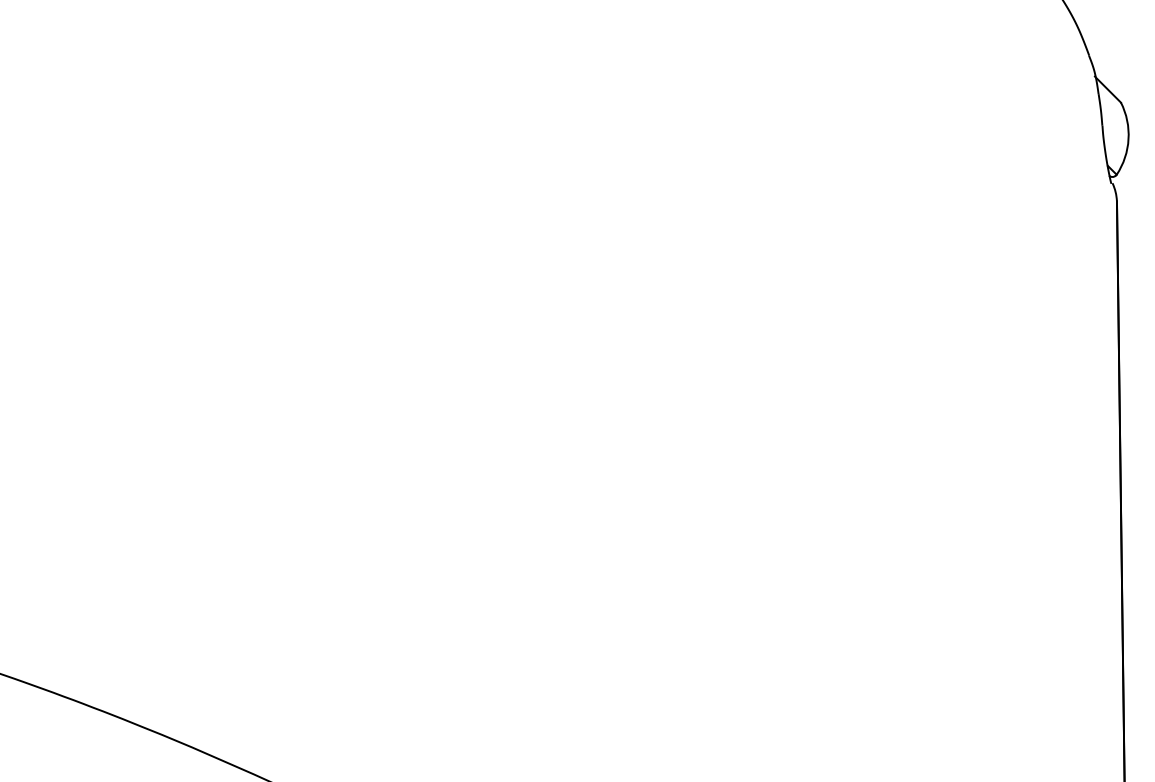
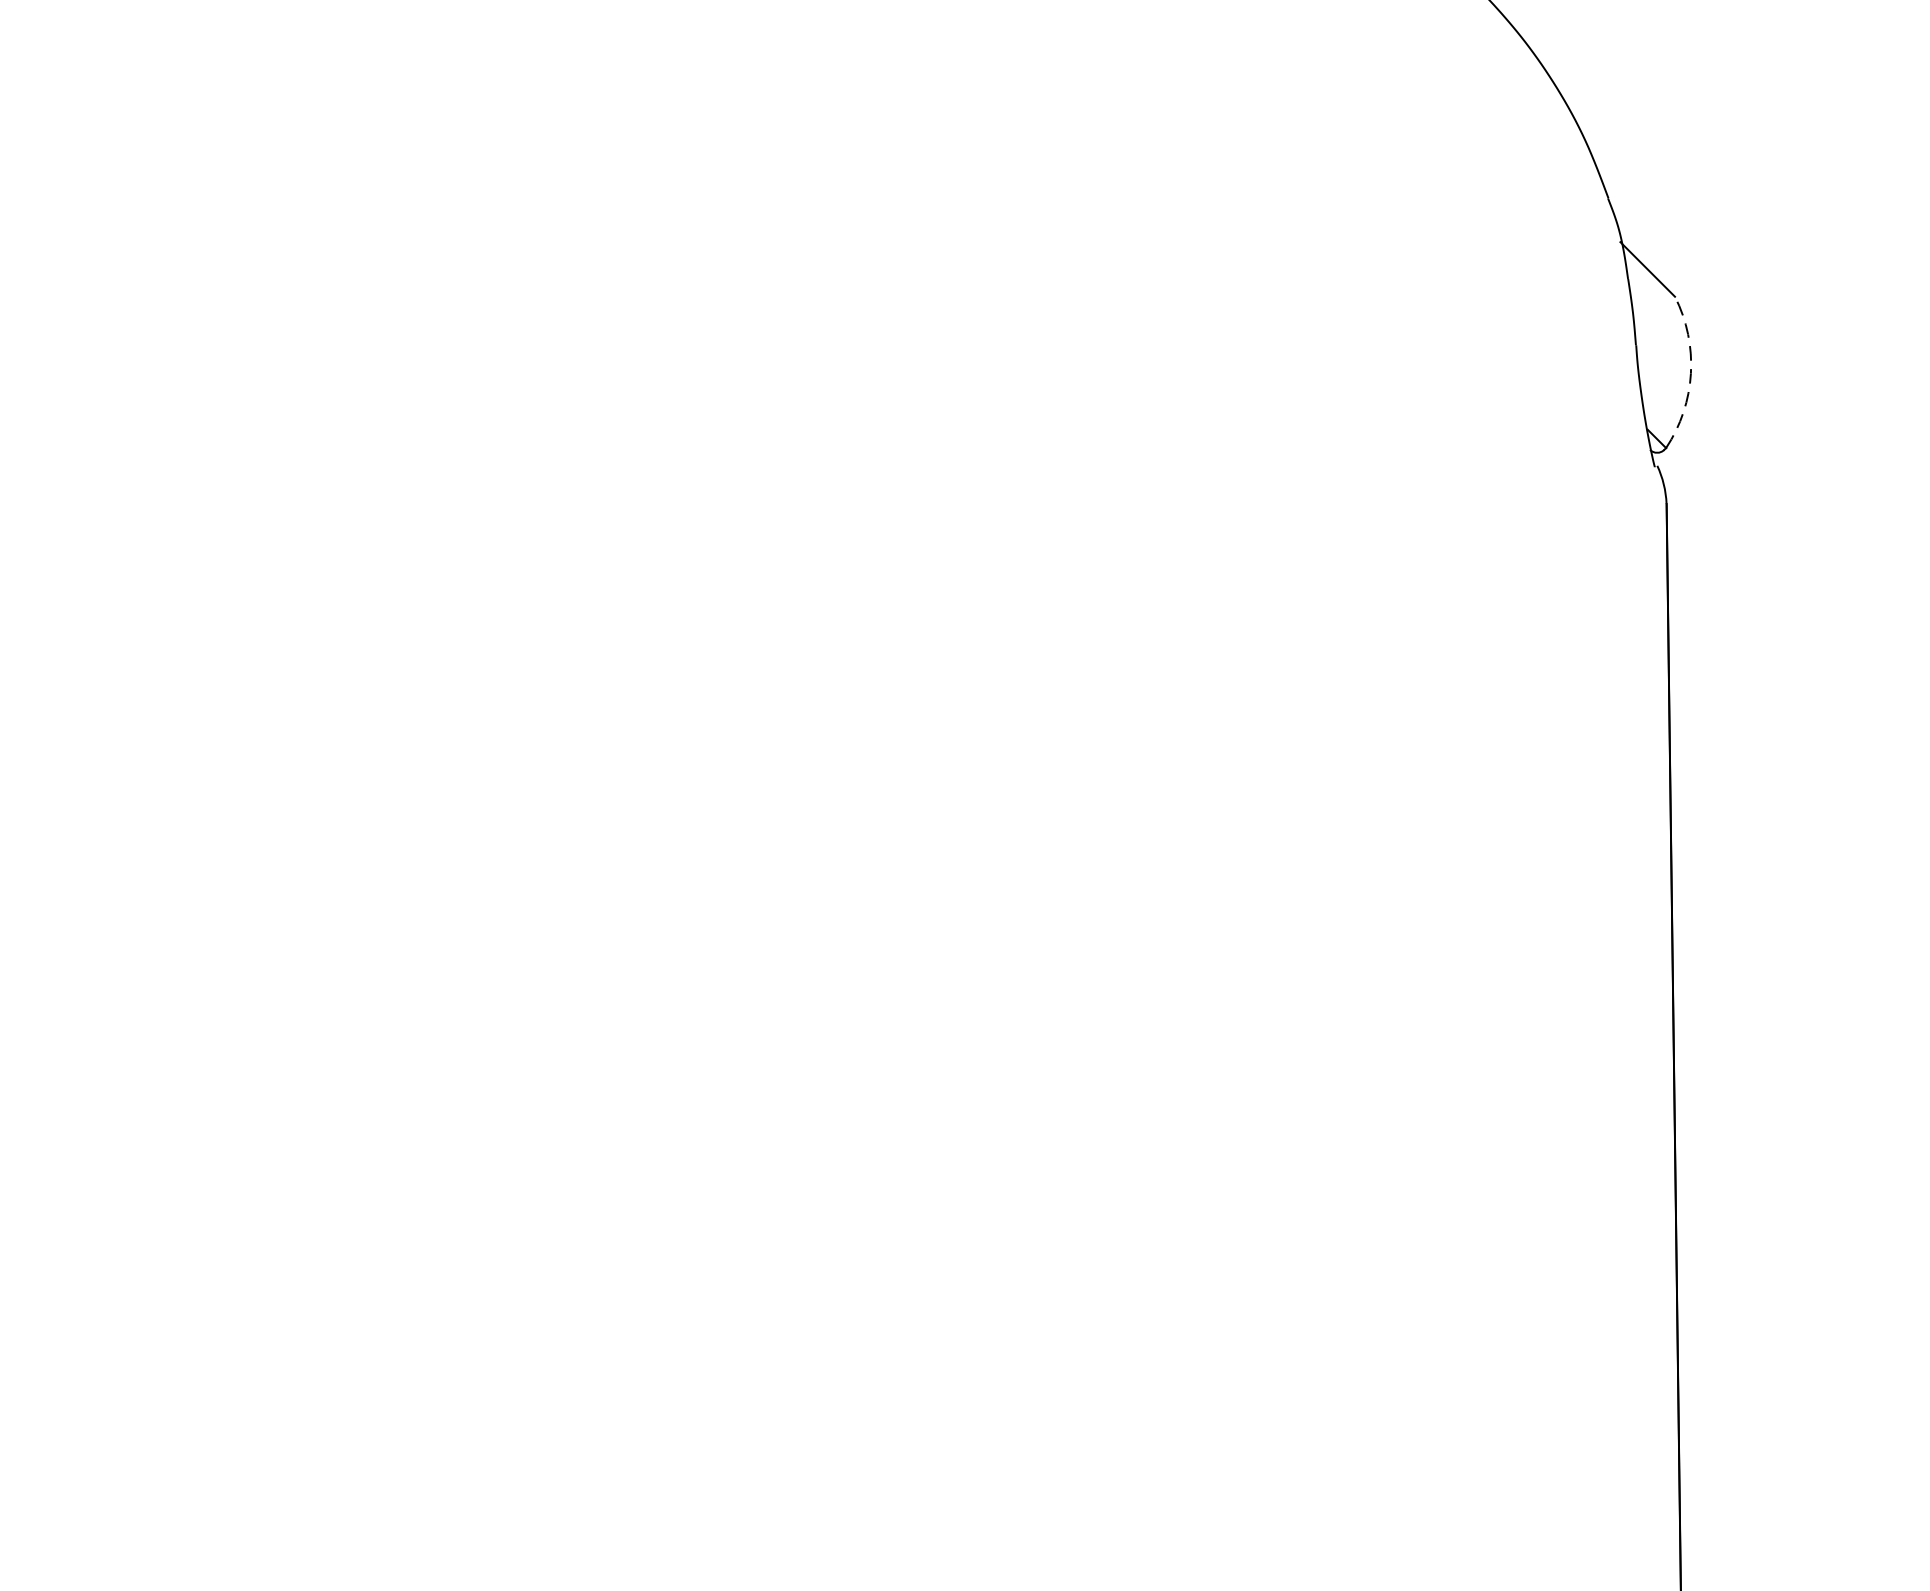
arc: (1128, 139) -> (1690, 374), solid -> dashed

